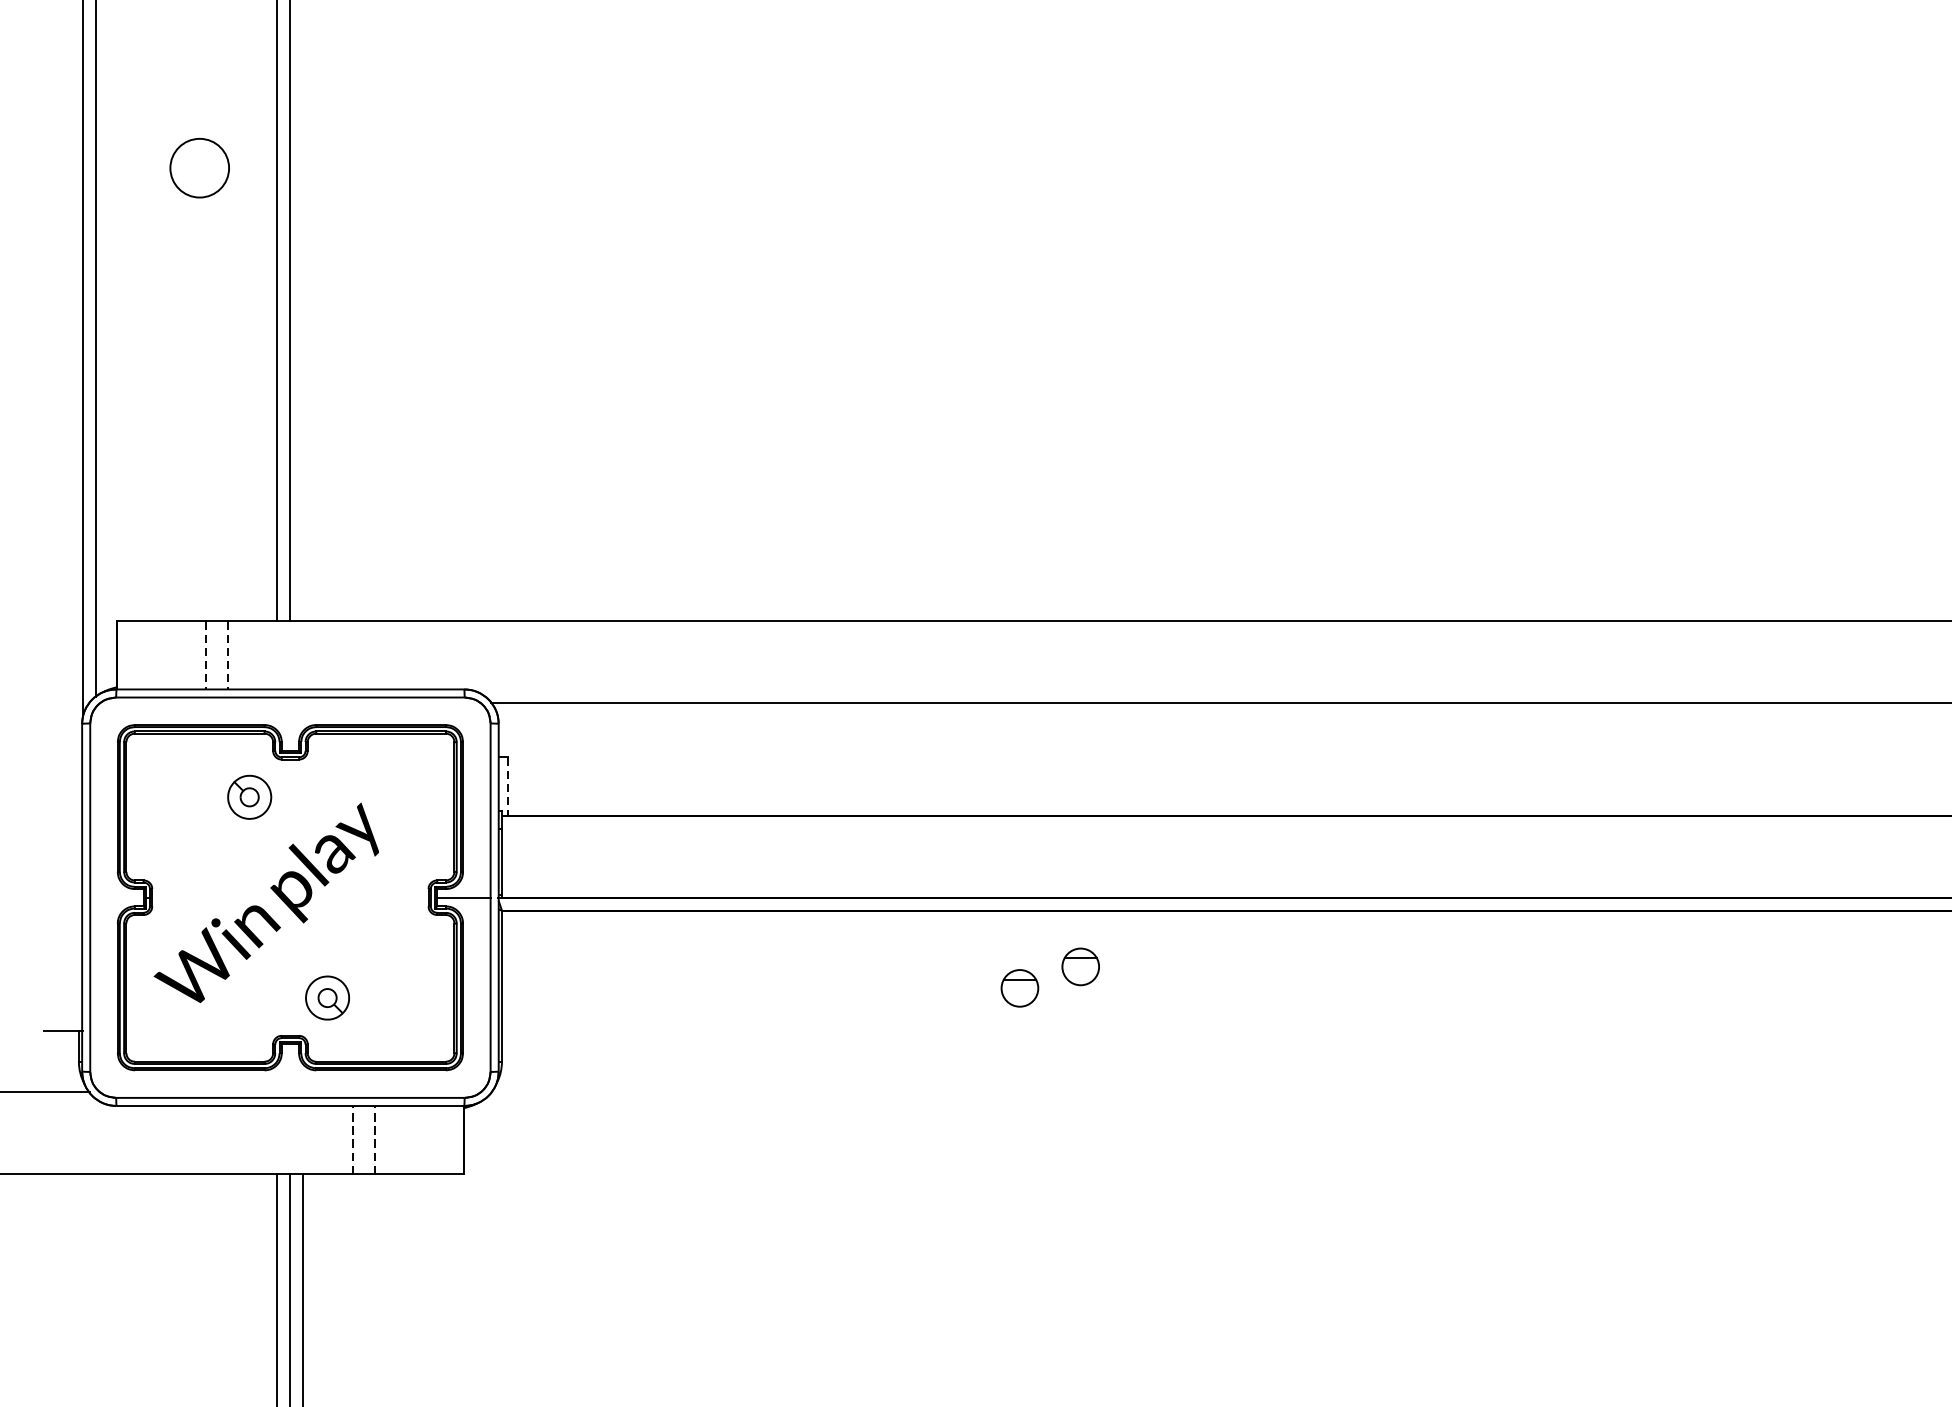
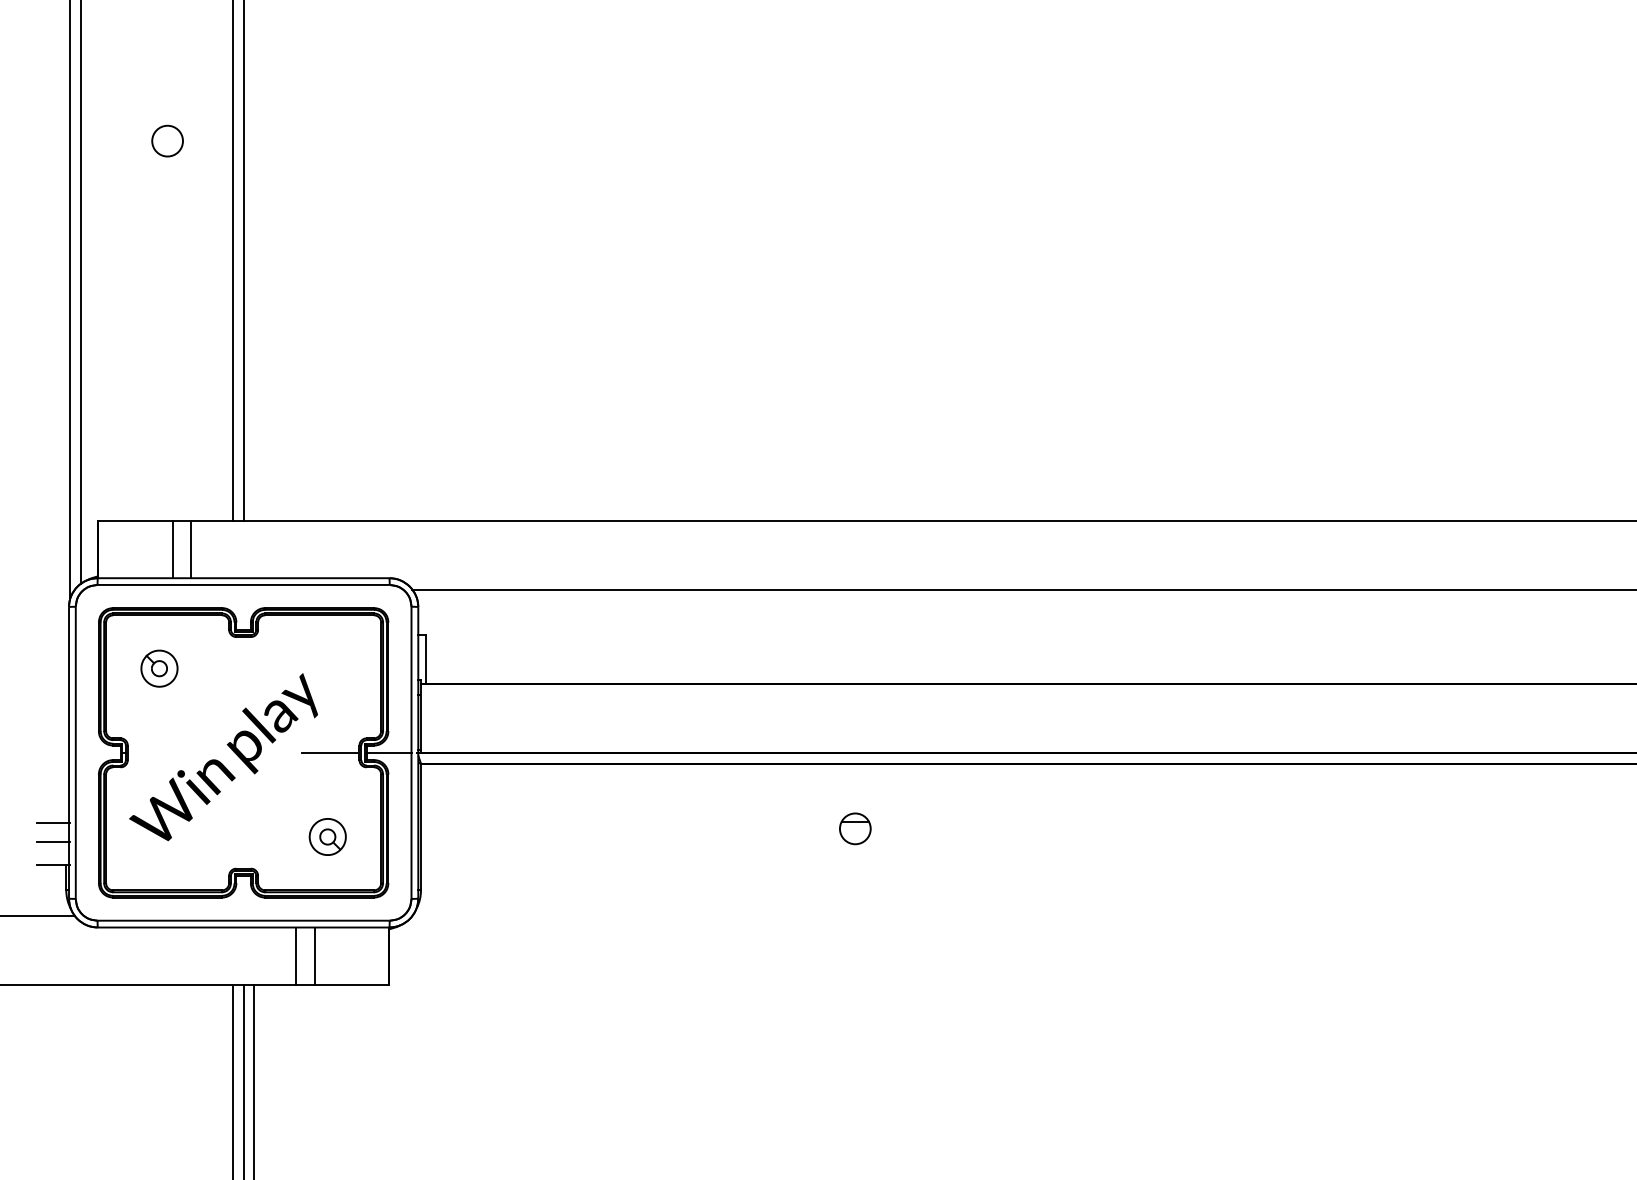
circle: (199, 167) -> (167, 140), size x0.62
line: (205, 655) -> (172, 549), dashed -> solid
line: (228, 655) -> (191, 549), dashed -> solid
line: (508, 787) -> (426, 660), dashed -> solid
part: (249, 797) -> (159, 668), moved
line: (394, 897) -> (330, 752), added
part: (1080, 966) -> (906, 810), removed
line: (63, 981) -> (53, 823), added
part: (327, 997) -> (327, 836), moved
line: (63, 1003) -> (53, 841), added
line: (352, 1140) -> (295, 956), dashed -> solid
line: (374, 1140) -> (314, 956), dashed -> solid

